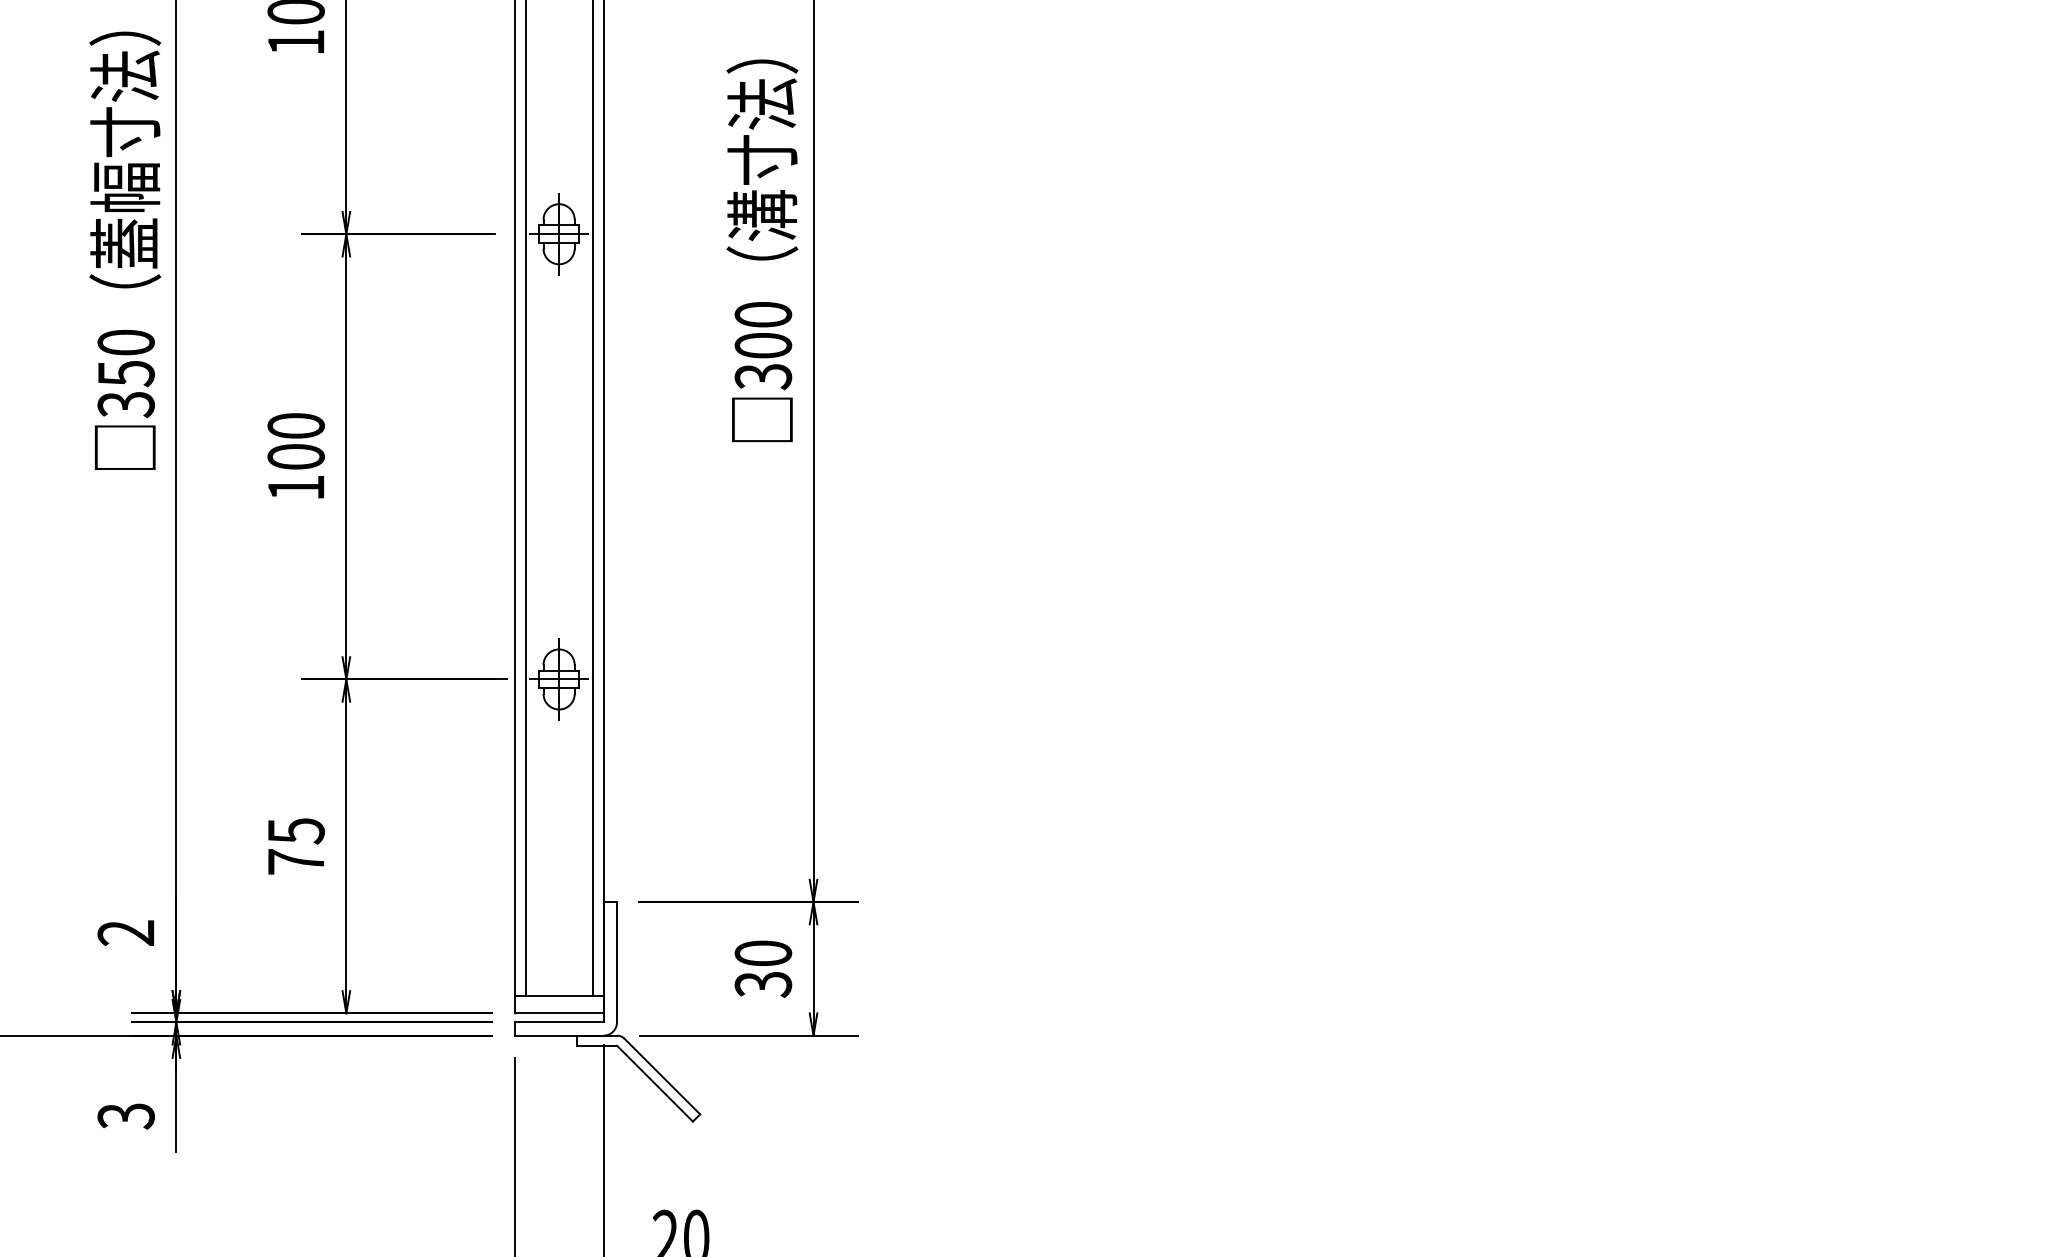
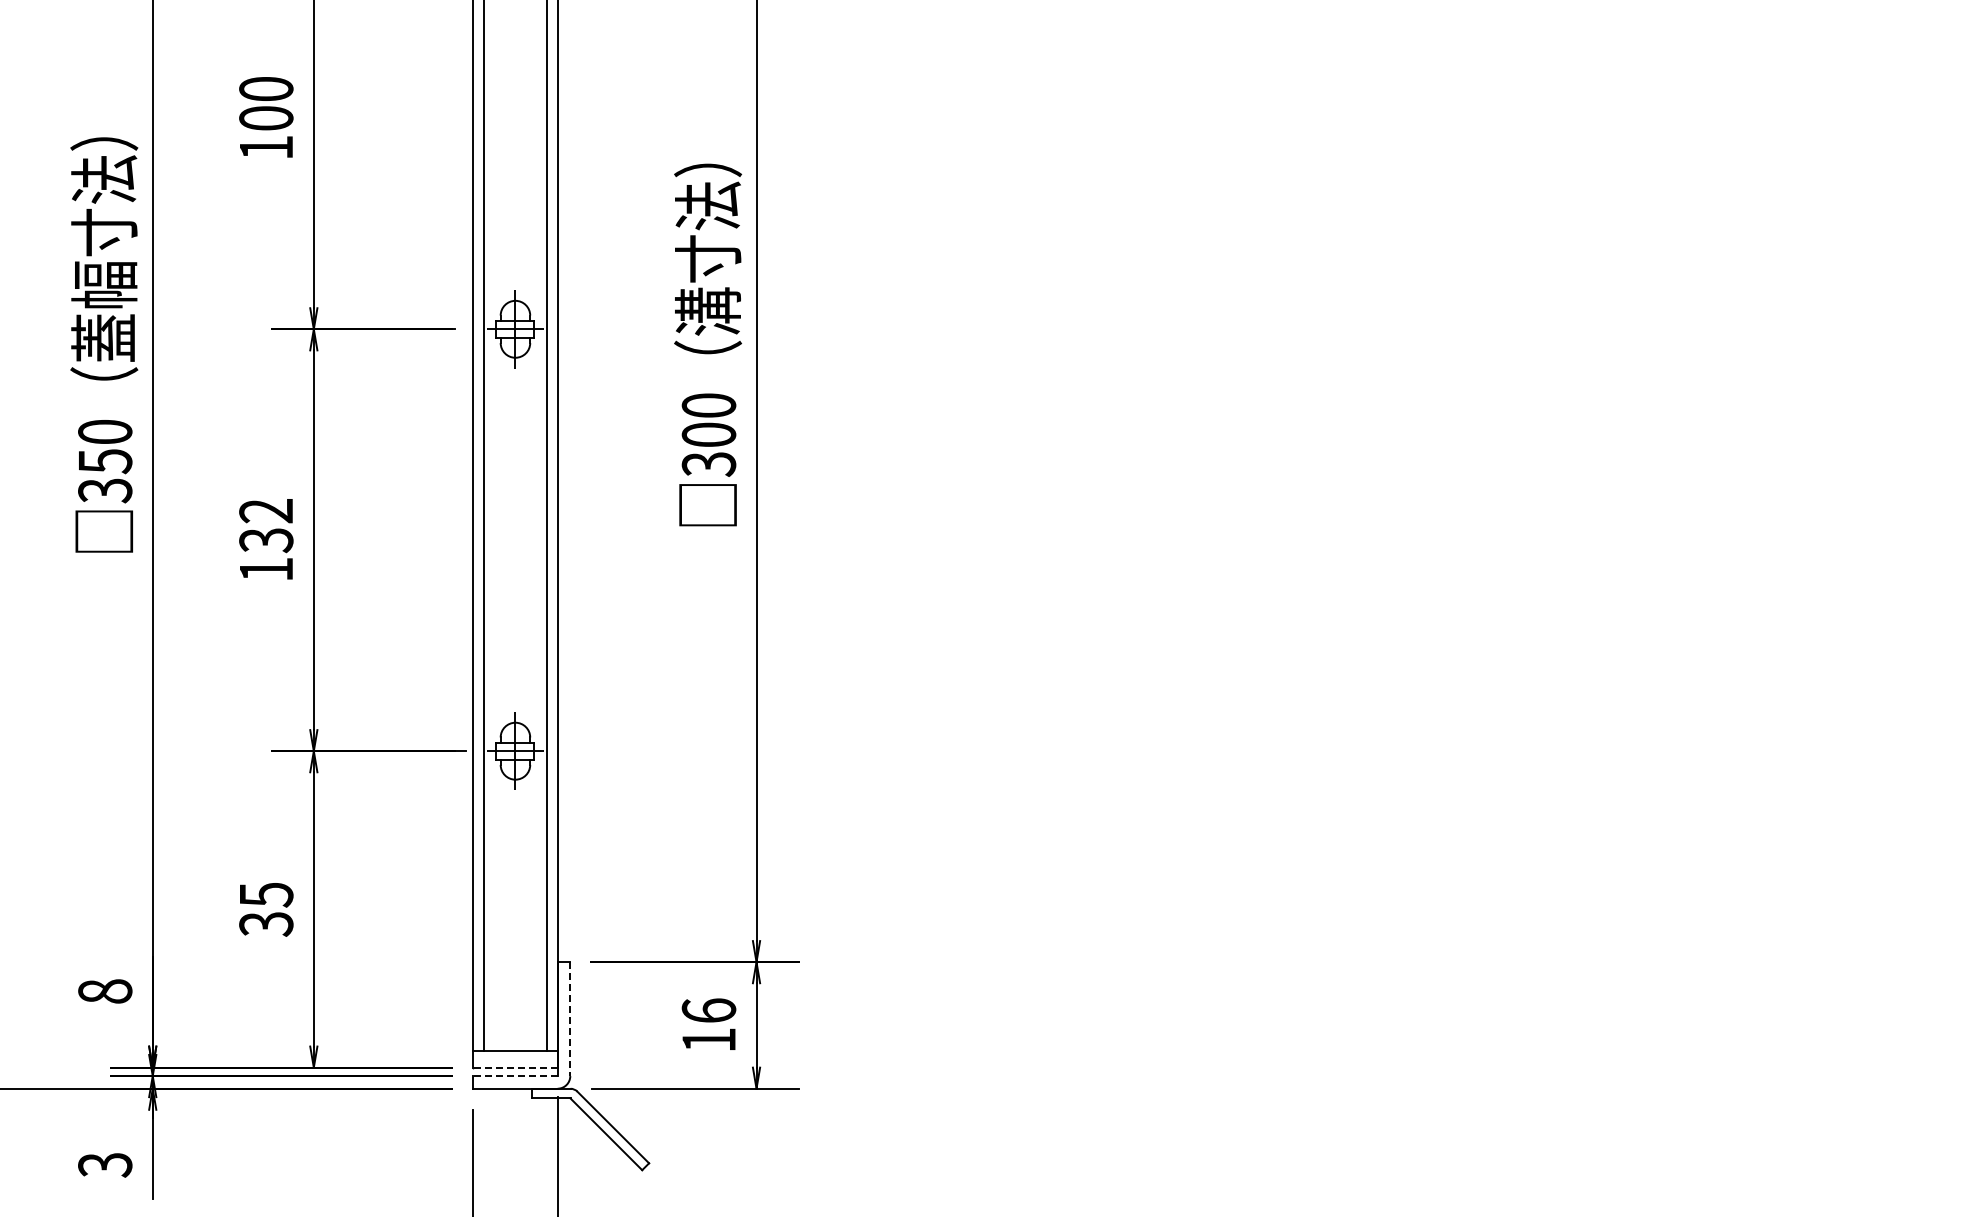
text: (296, 442) -> (266, 526), 100 -> 132
text: (296, 861) -> (266, 923), 75 -> 35
text: (126, 933) -> (105, 991), 2 -> 8
line: (617, 962) -> (570, 1019), solid -> dashed
text: (762, 968) -> (708, 1025), 30 -> 16
line: (558, 1013) -> (514, 1067), solid -> dashed
line: (558, 1022) -> (514, 1076), solid -> dashed

